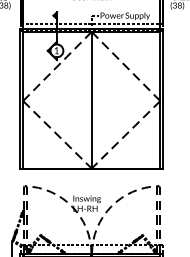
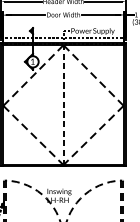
line: (91, 100) -> (63, 105), solid -> dashed

